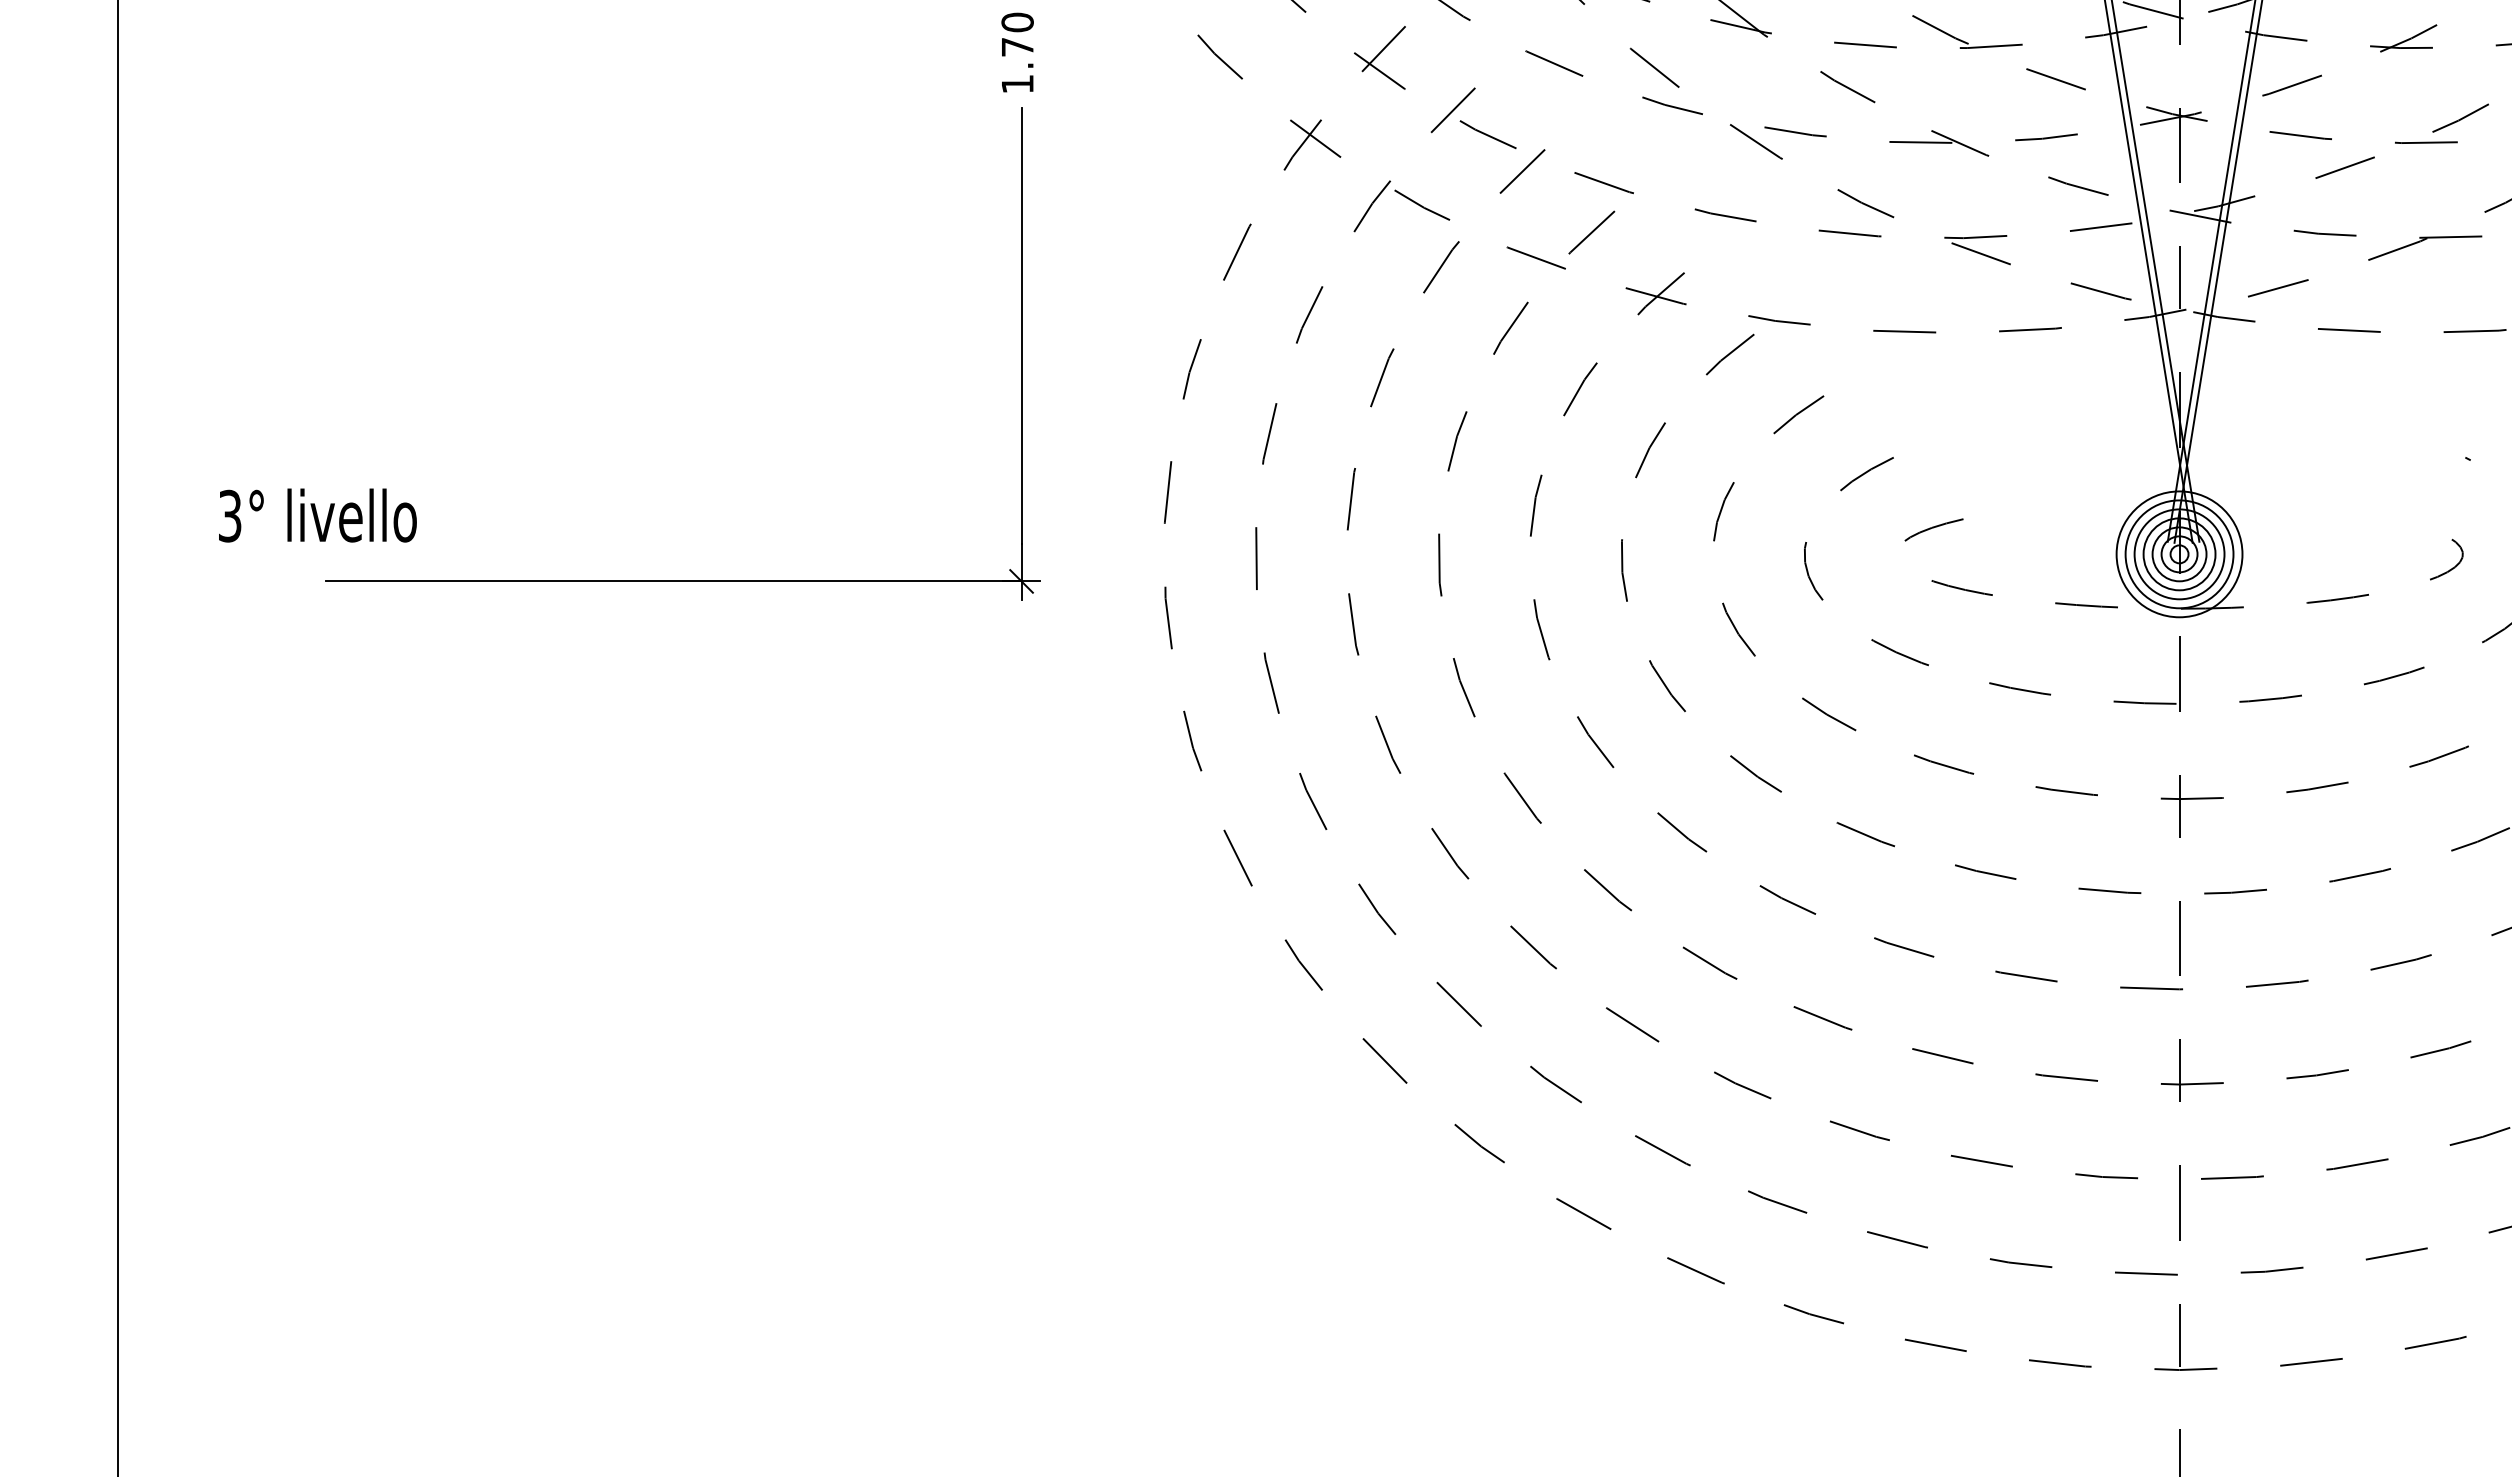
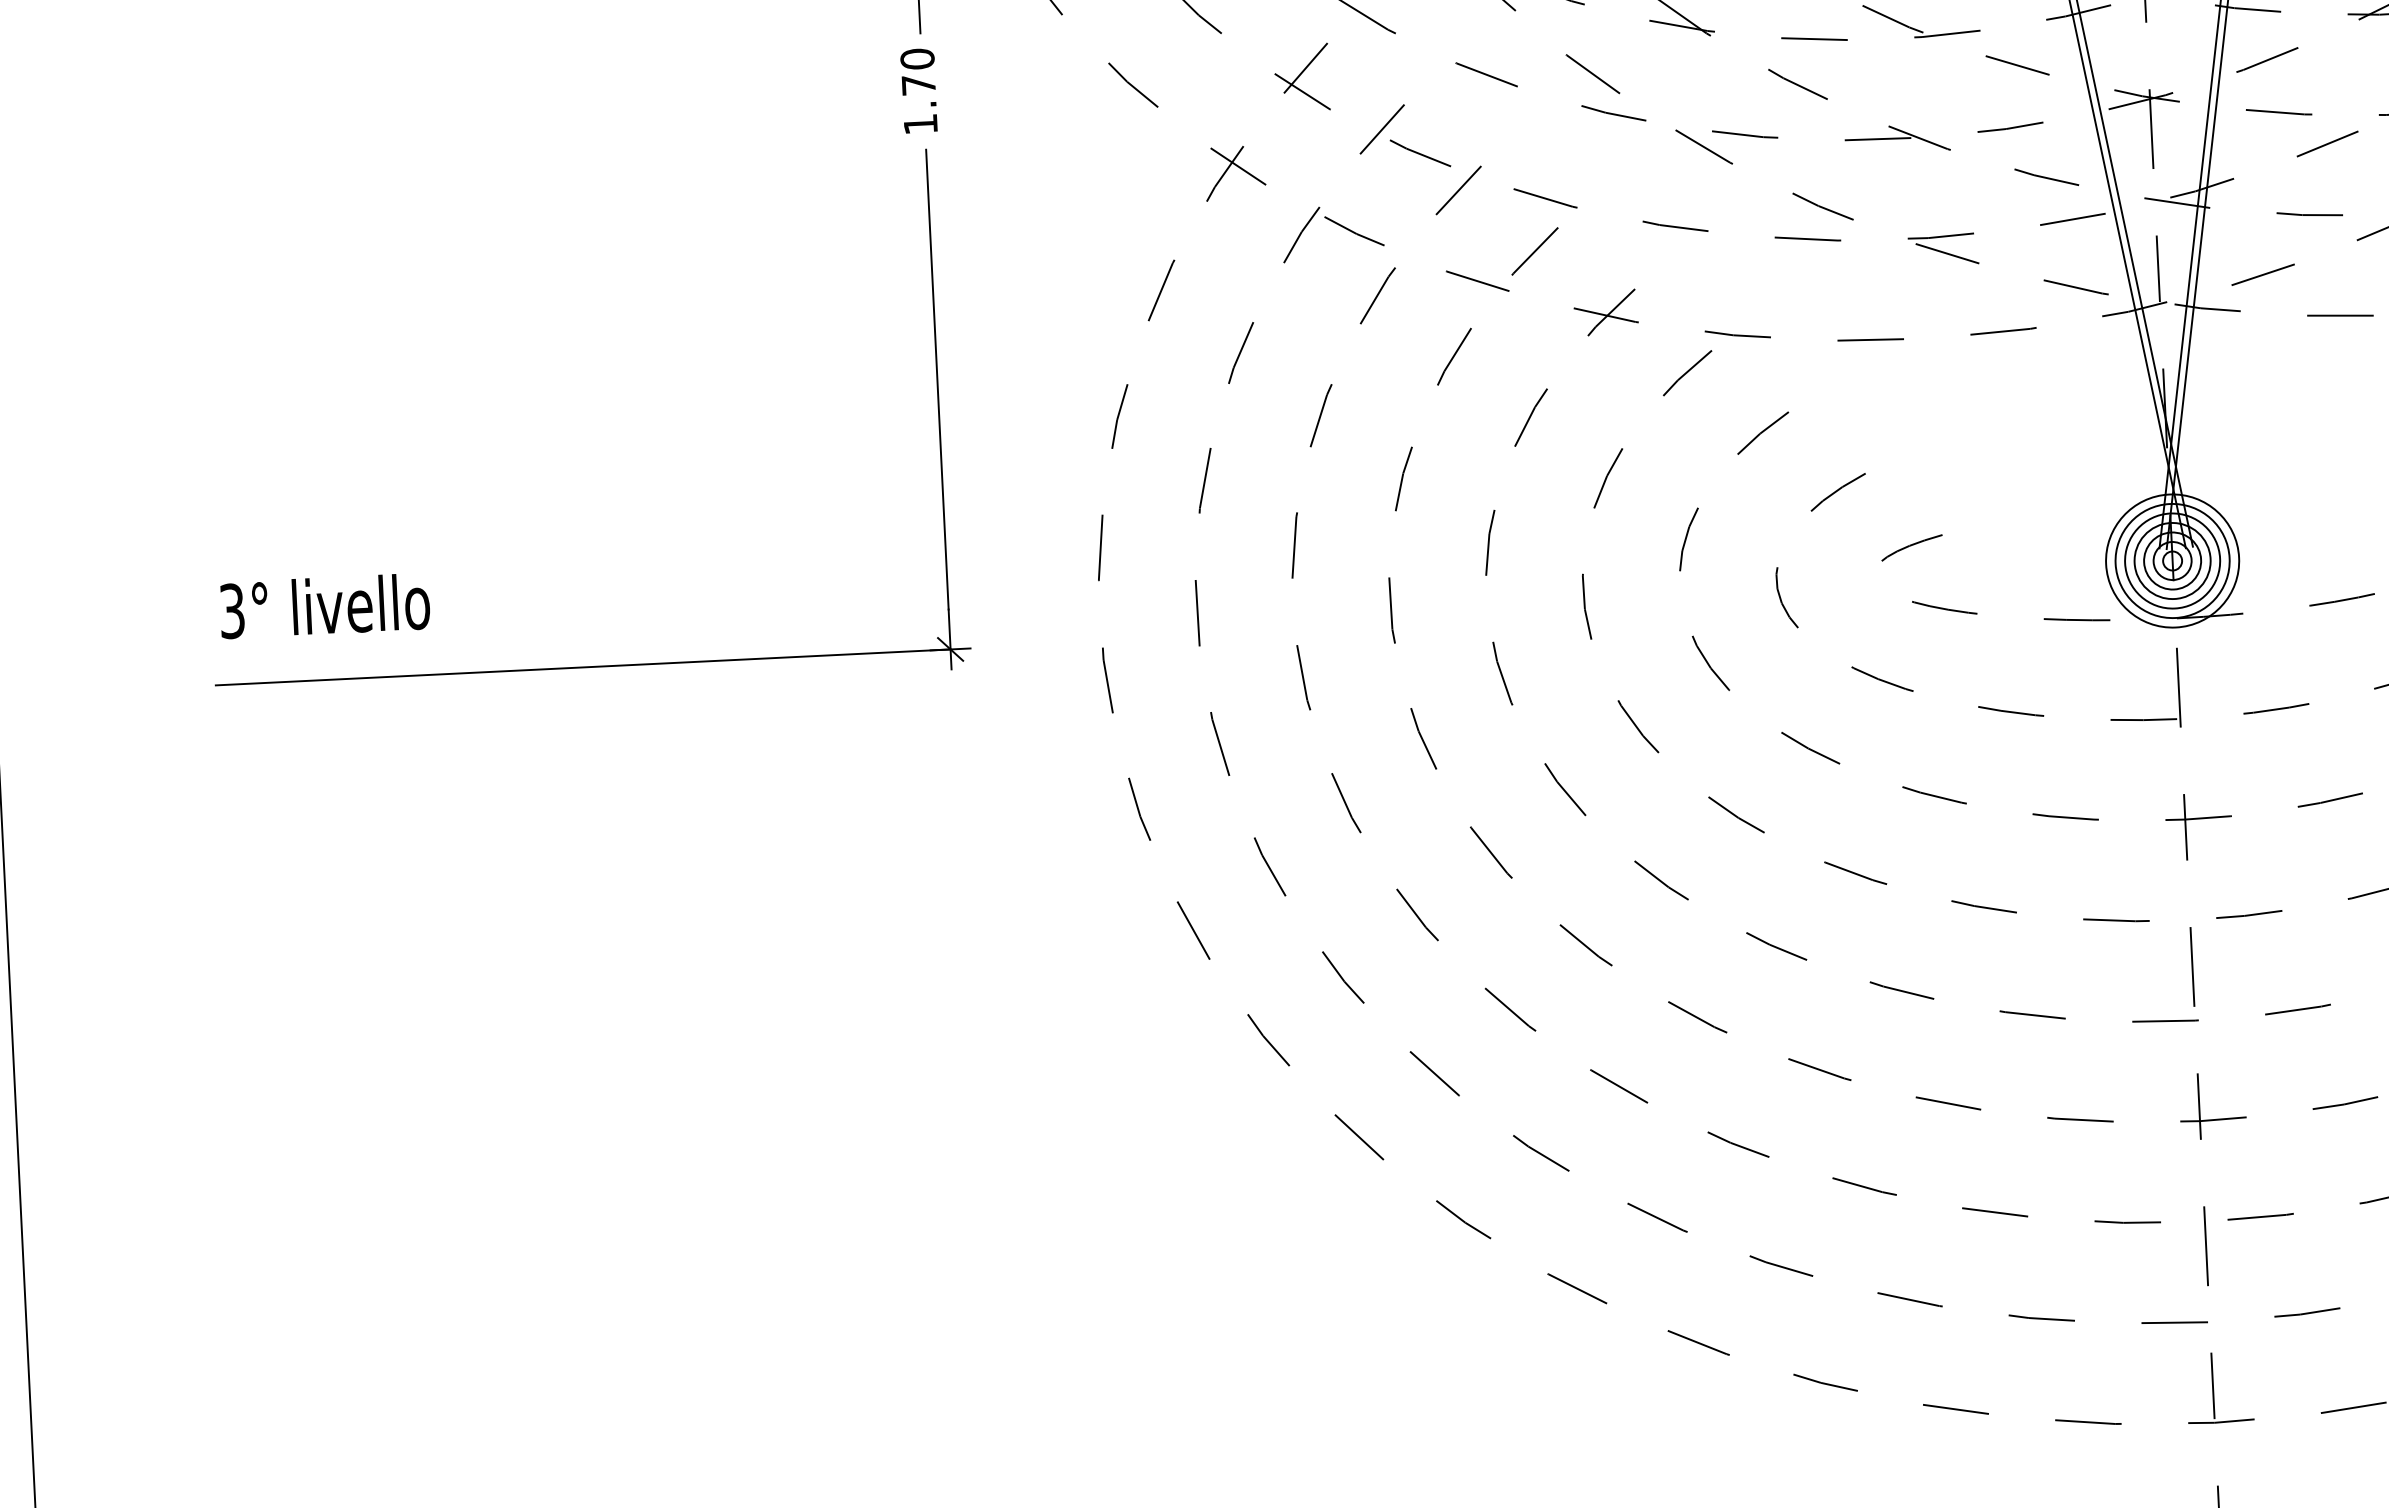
text: (317, 515) -> (324, 606), moved

